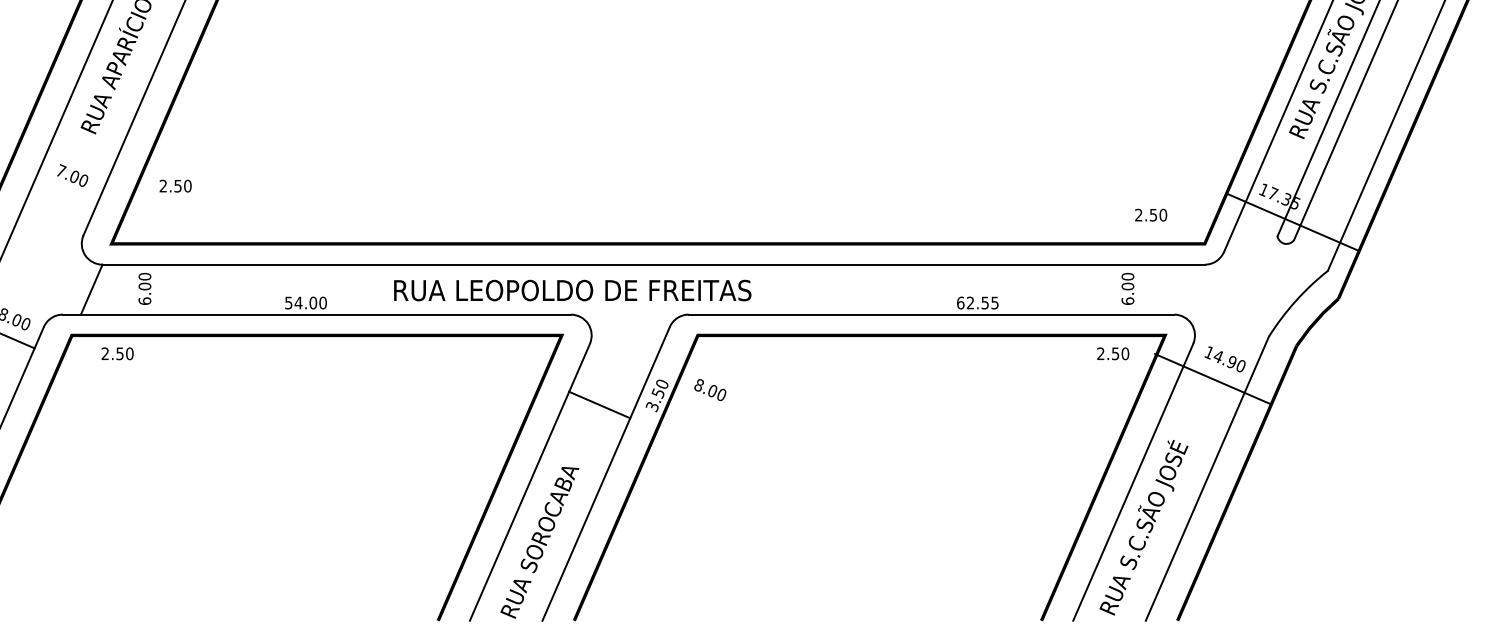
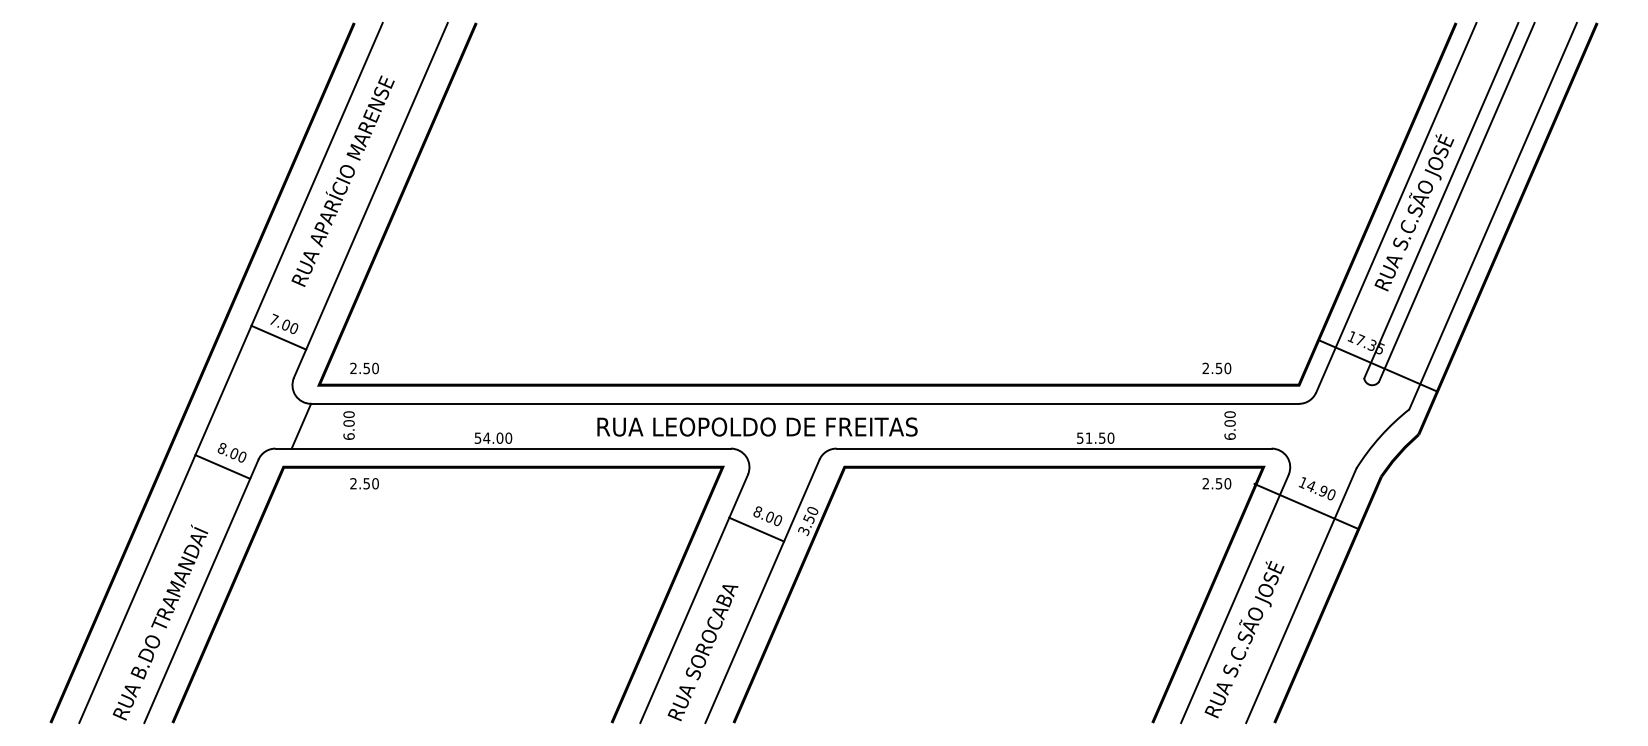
text: (175, 186) -> (364, 368), moved
line: (66, 190) -> (278, 337), added
text: (1150, 215) -> (1216, 368), moved
text: (572, 289) -> (757, 426), moved
text: (977, 302) -> (1095, 437), 62.55 -> 51.50
text: (117, 353) -> (364, 483), moved
text: (709, 390) -> (767, 516), moved

